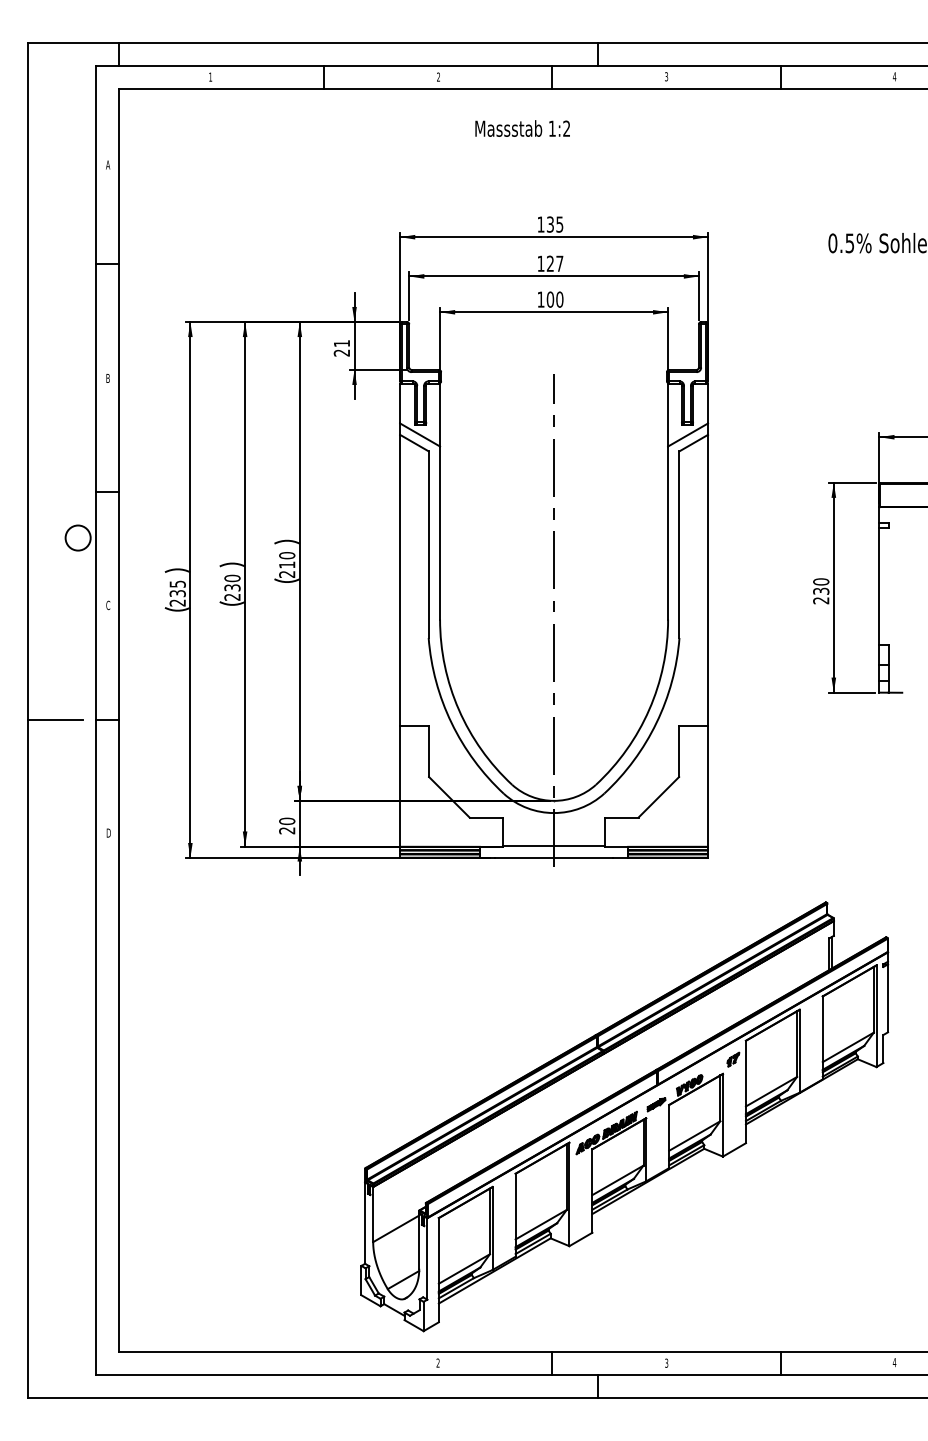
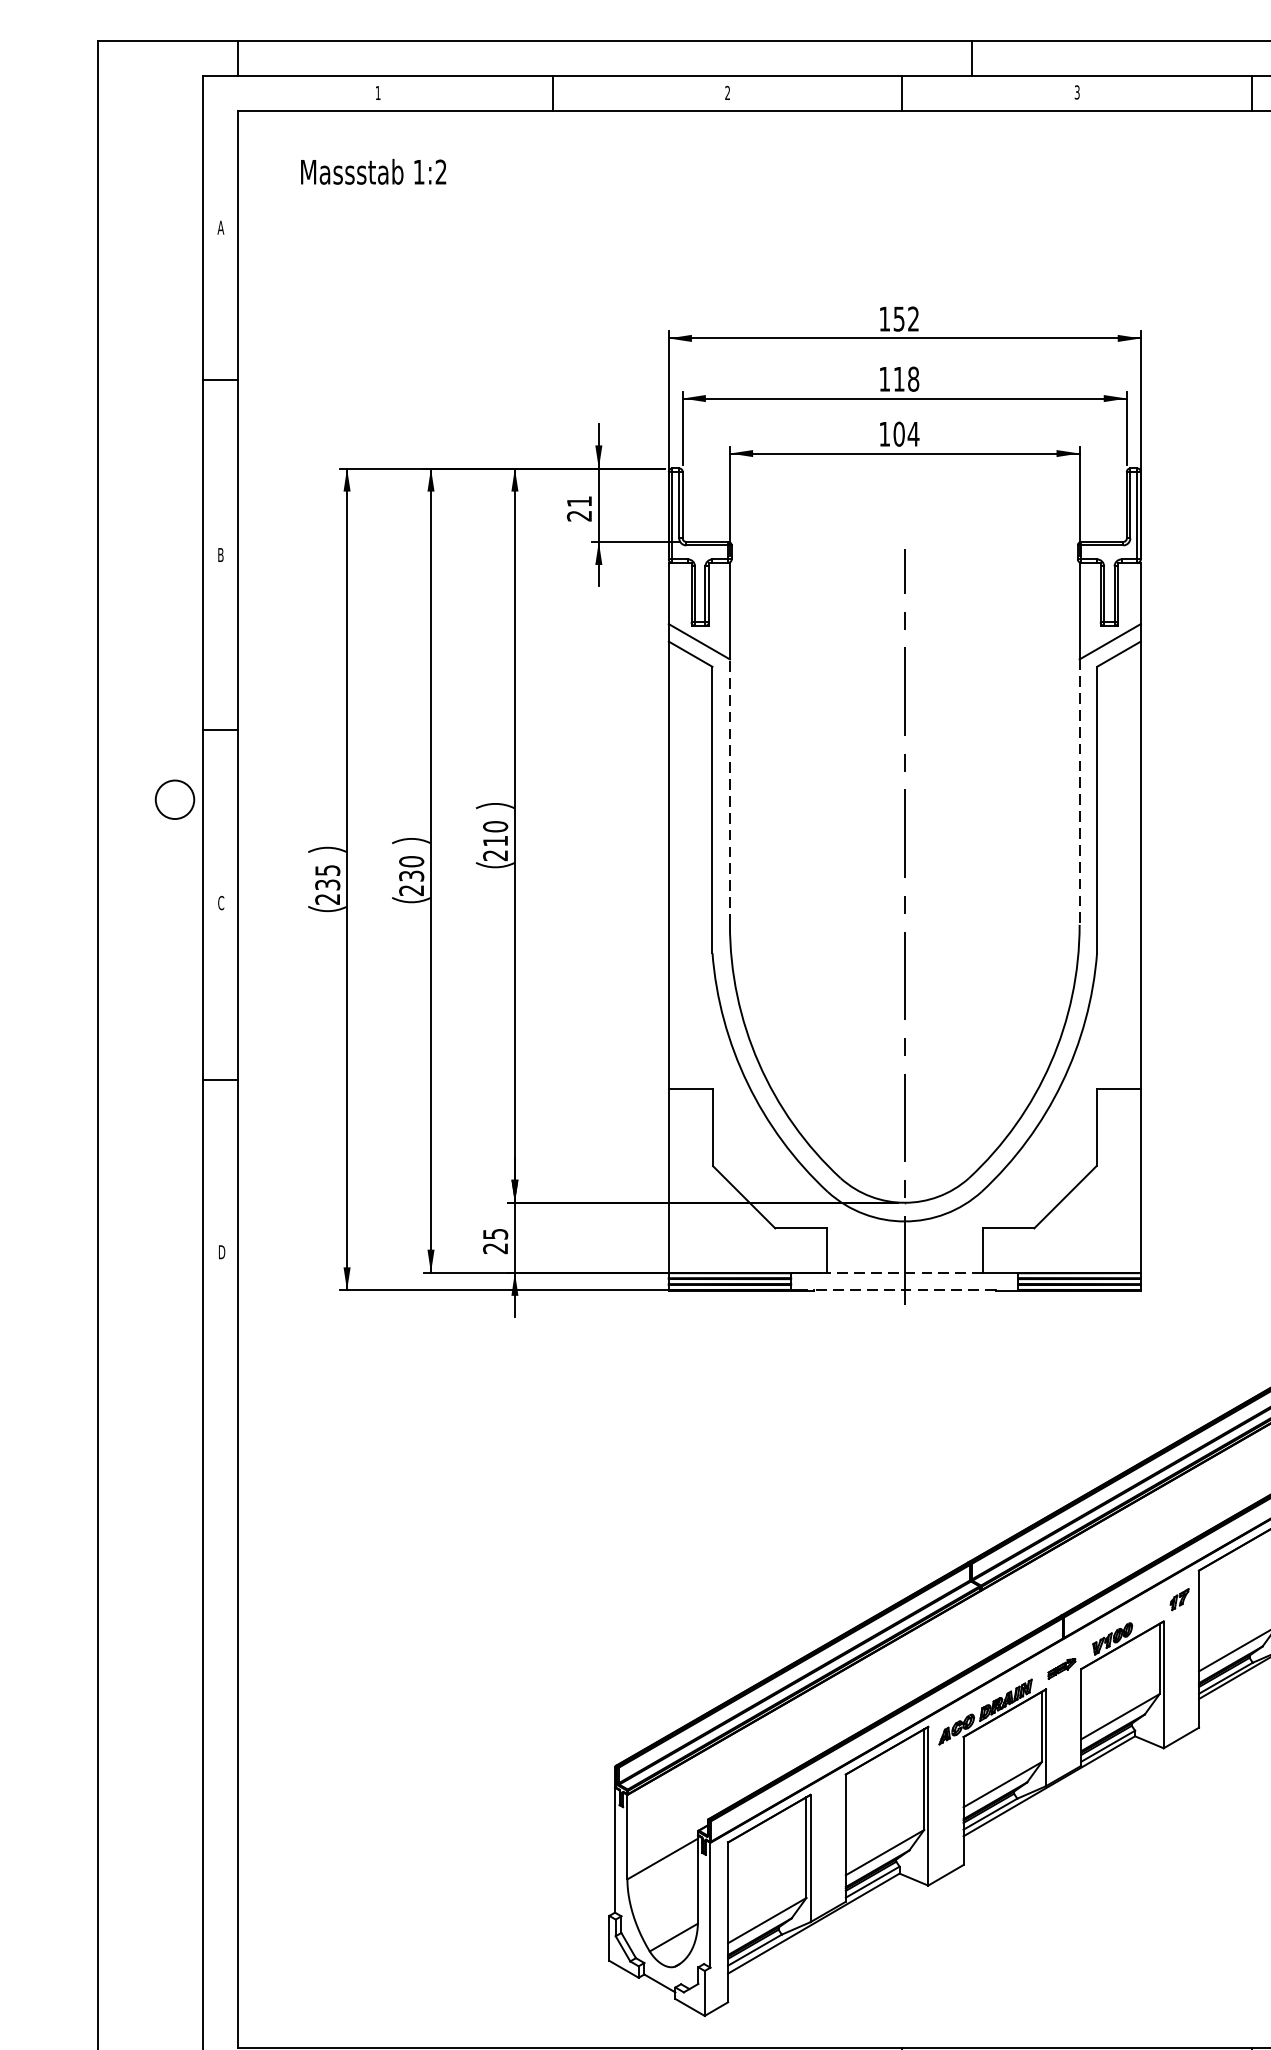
text: (522, 128) -> (373, 171), moved
text: (555, 224) -> (906, 318), 135 -> 152
text: (554, 263) -> (905, 378), 127 -> 118
text: (559, 299) -> (913, 433), 100 -> 104
line: (440, 533) -> (730, 792), solid -> dashed
line: (668, 533) -> (1080, 792), solid -> dashed
line: (54, 720) -> (138, 1079), removed
text: (287, 820) -> (496, 1232), 20 -> 25
line: (554, 846) -> (905, 1272), solid -> dashed
line: (553, 858) -> (903, 1291), solid -> dashed

